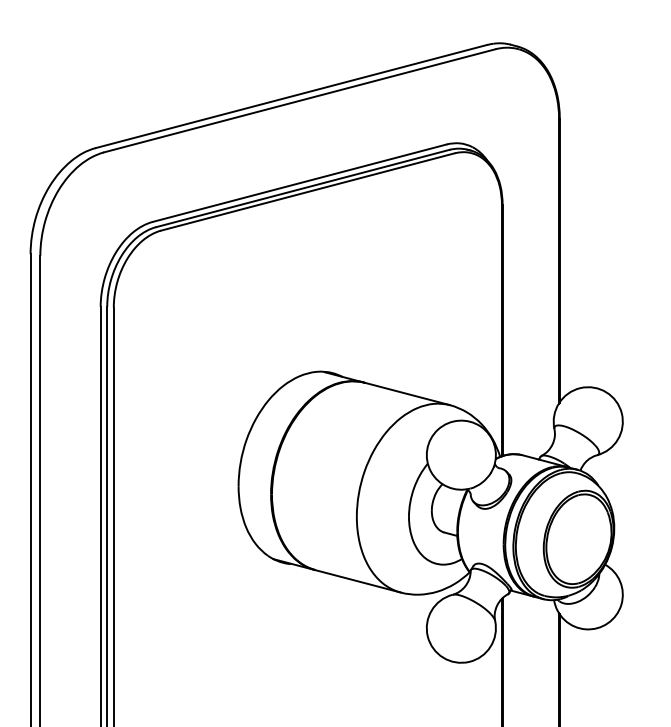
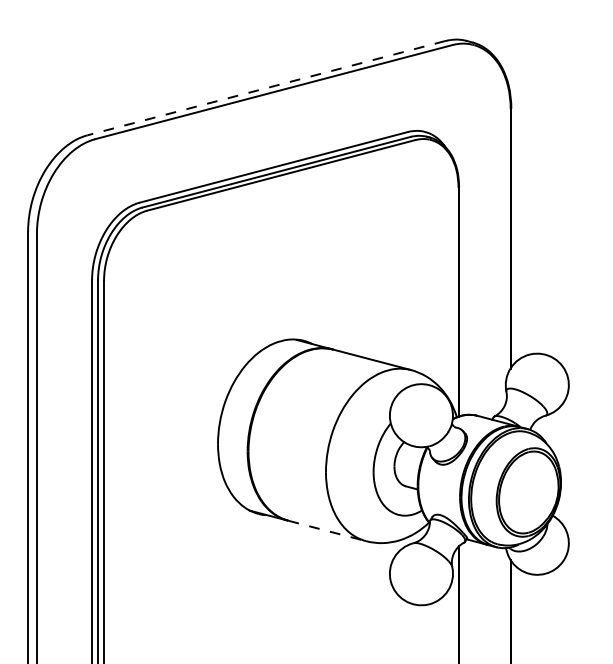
line: (291, 96) -> (266, 88), solid -> dashed
line: (358, 581) -> (327, 531), solid -> dashed

